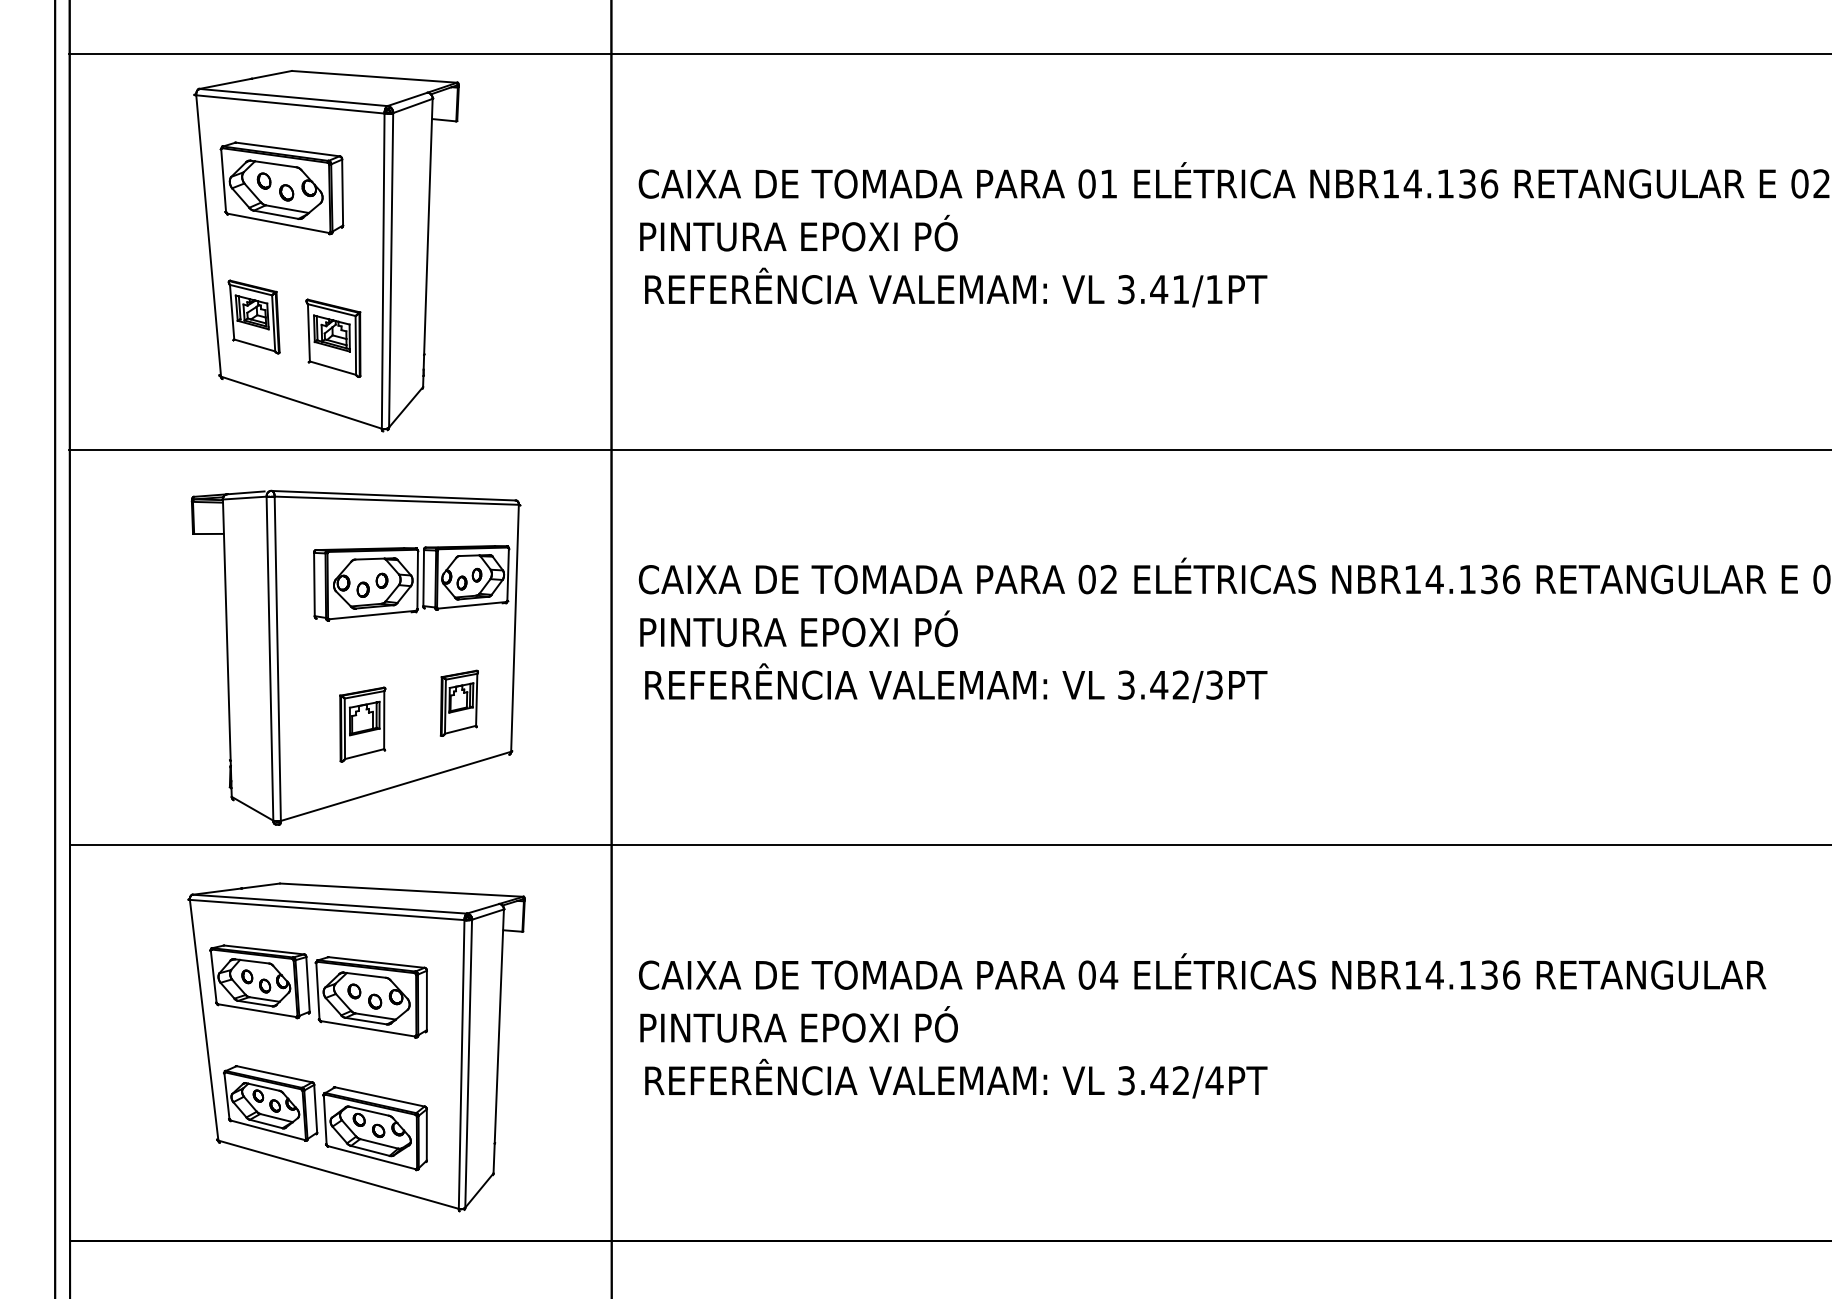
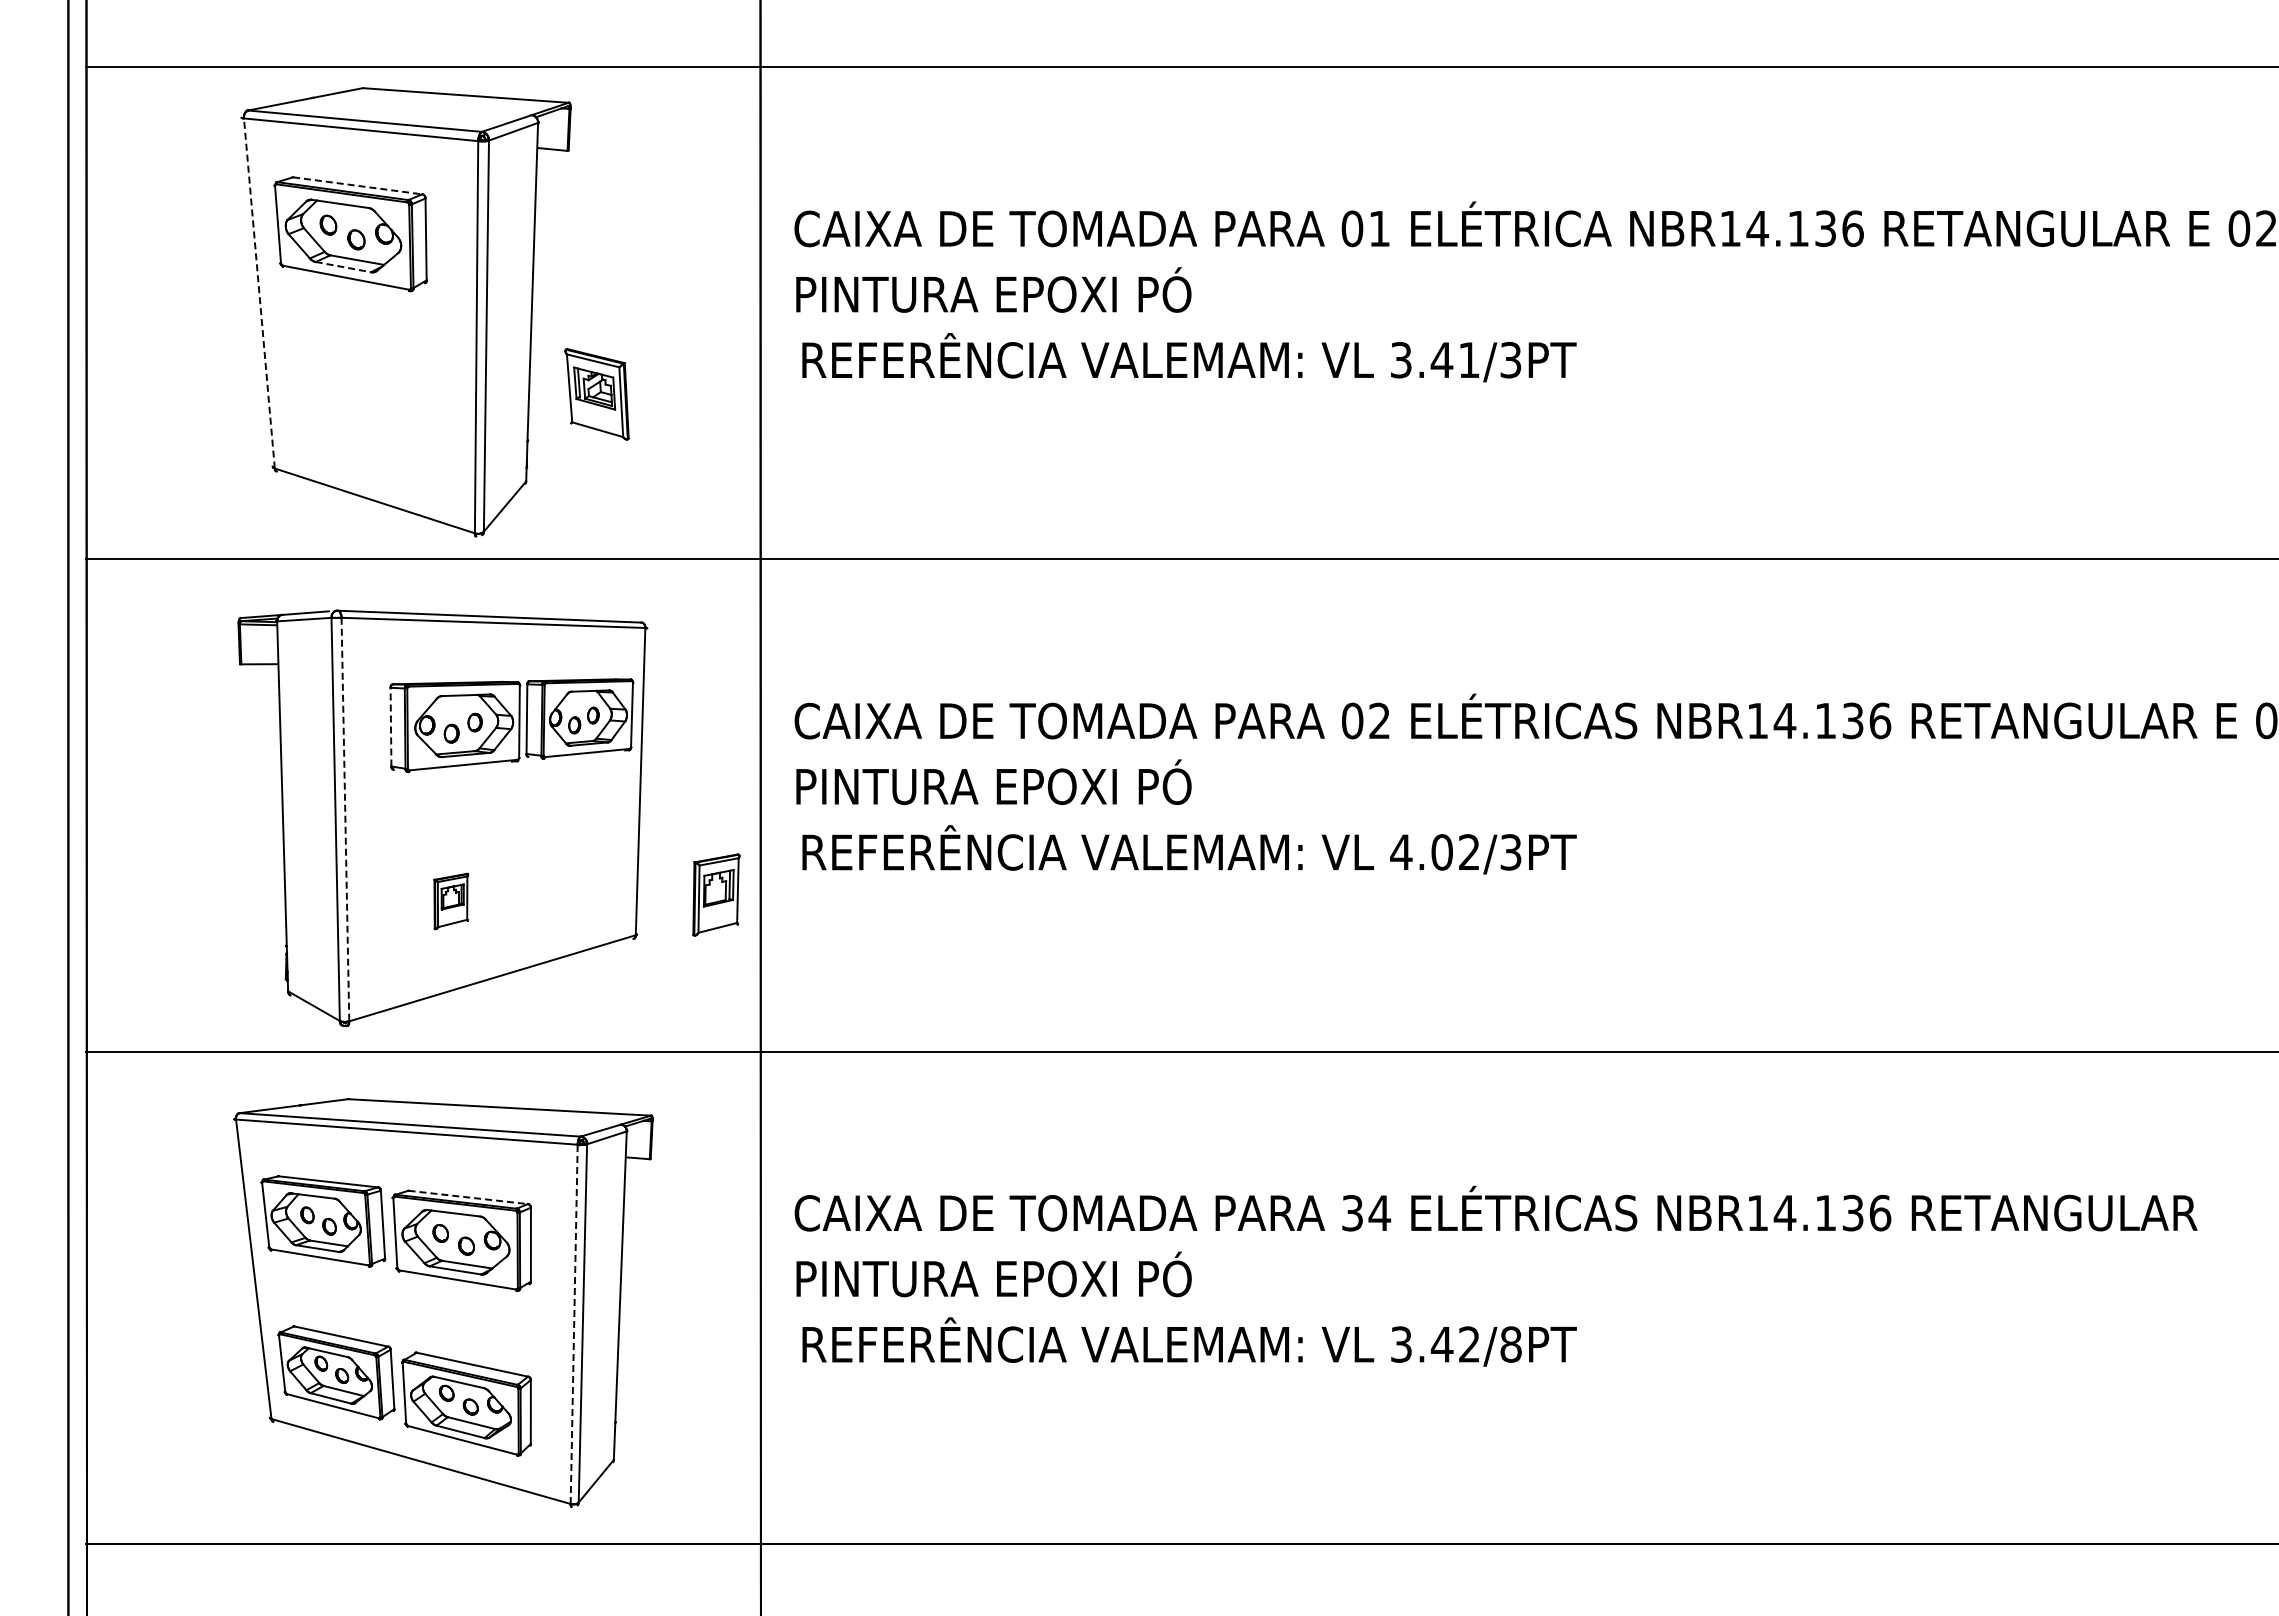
line: (288, 149) -> (358, 185), solid -> dashed
line: (276, 215) -> (343, 267), solid -> dashed
line: (208, 235) -> (259, 293), solid -> dashed
text: (1214, 289) -> (1510, 359), 3.41/1PT -> 3.41/3PT
part: (253, 317) -> (596, 394), moved
part: (333, 338) -> (414, 420), removed
line: (314, 583) -> (391, 726), solid -> dashed
line: (277, 658) -> (345, 819), solid -> dashed
text: (1142, 685) -> (1421, 852), 3.42/3PT -> 4.02/3PT
part: (459, 702) -> (716, 894), moved
part: (363, 724) -> (451, 901), size x0.6
line: (376, 962) -> (468, 1197), solid -> dashed
text: (1087, 975) -> (1352, 1213), 04 -> 34
line: (461, 1064) -> (574, 1324), solid -> dashed
text: (1214, 1080) -> (1510, 1344), 3.42/4PT -> 3.42/8PT

